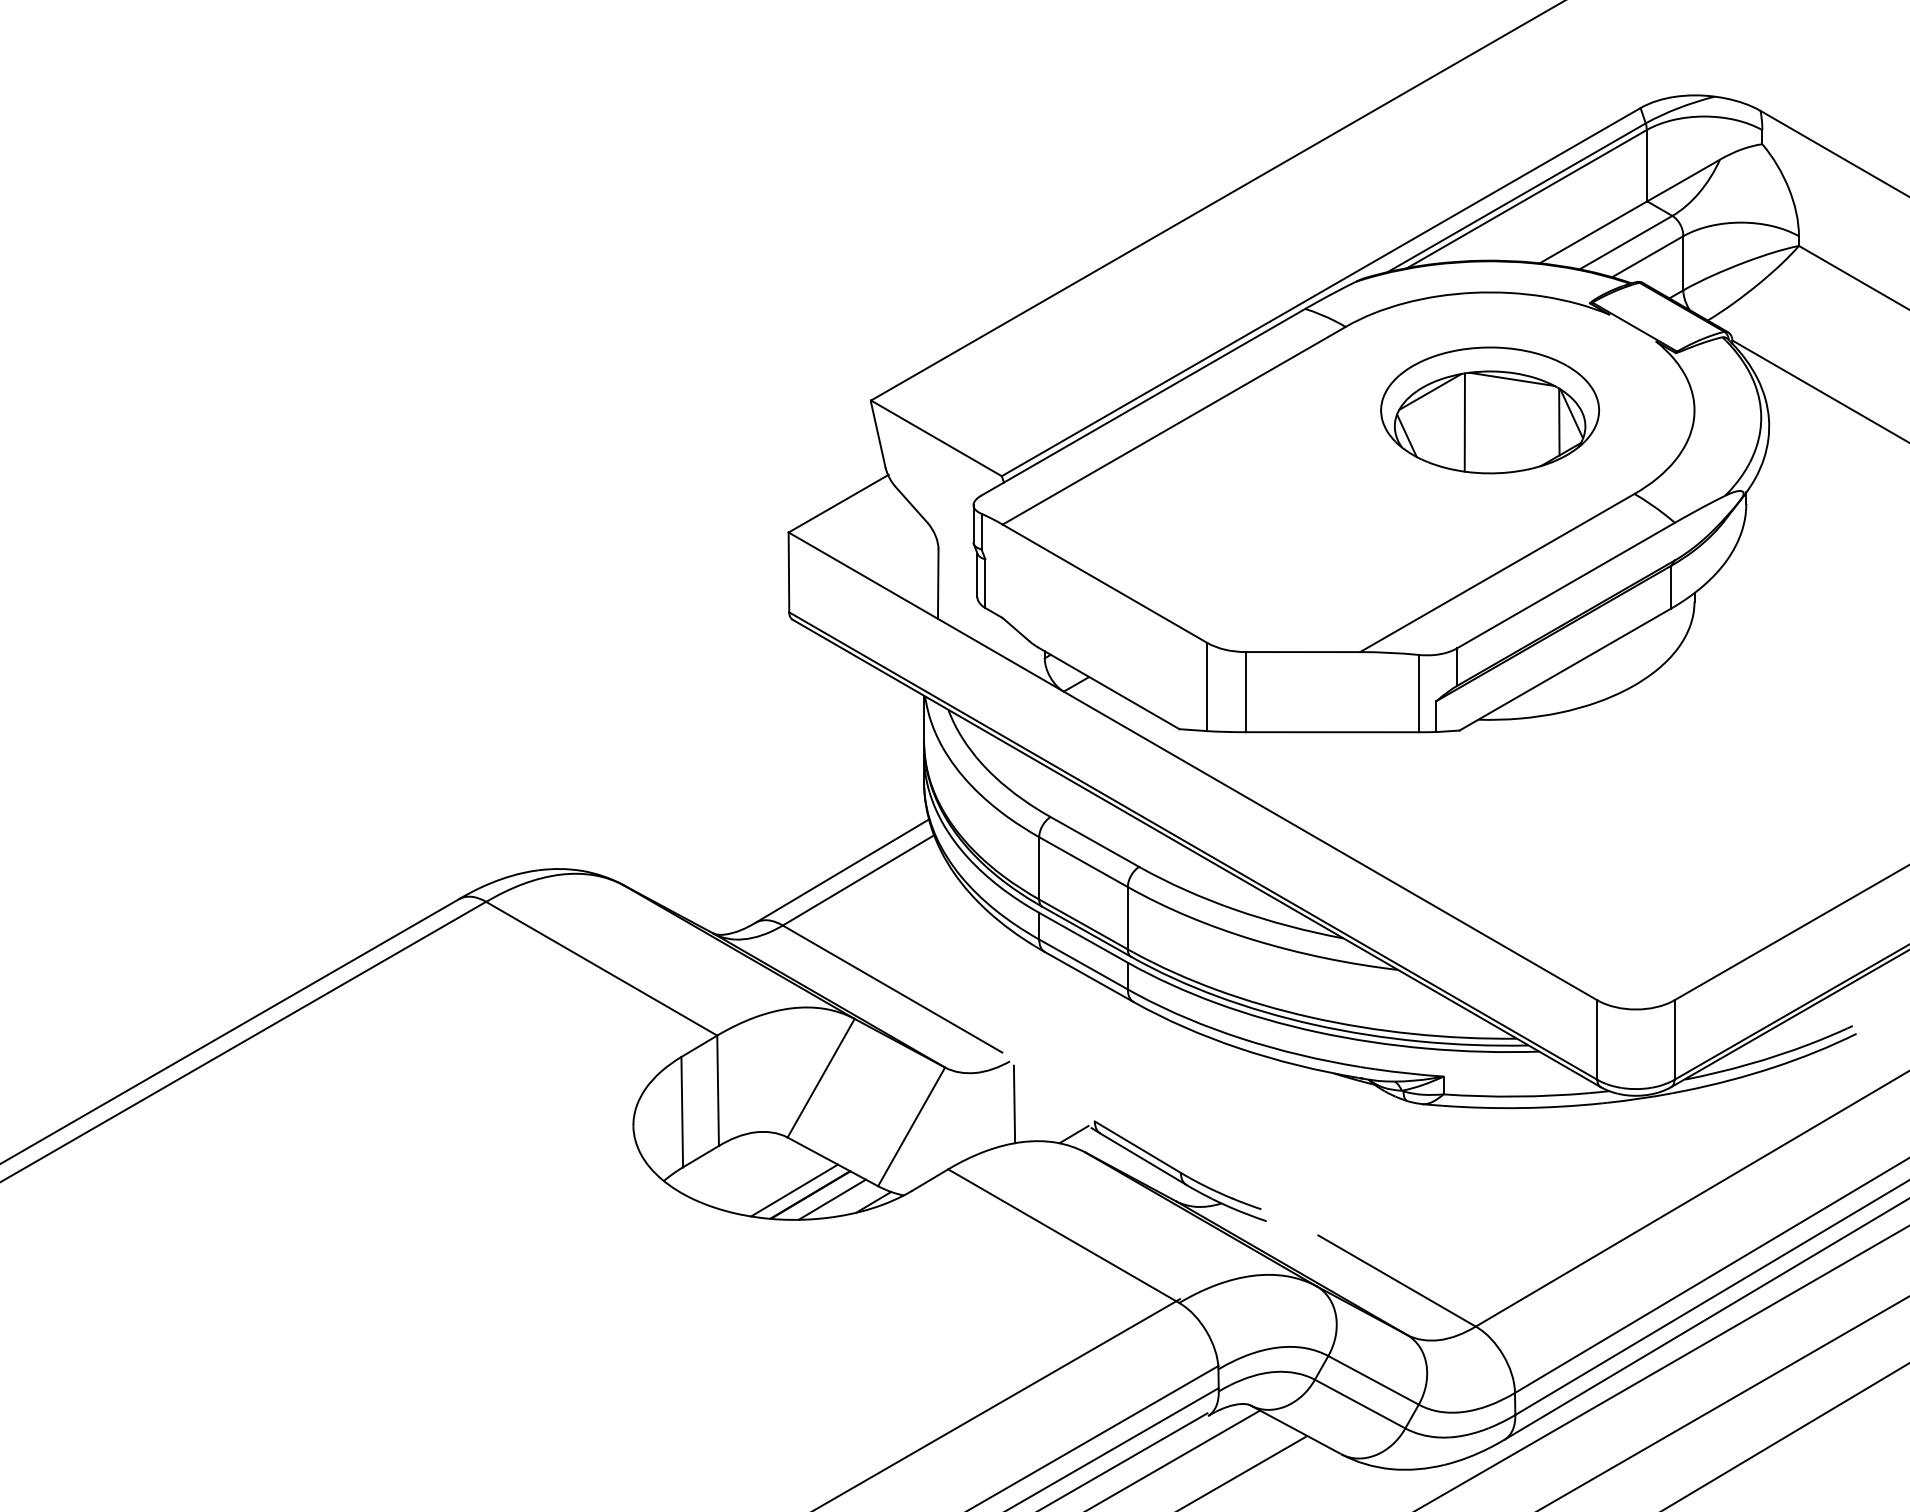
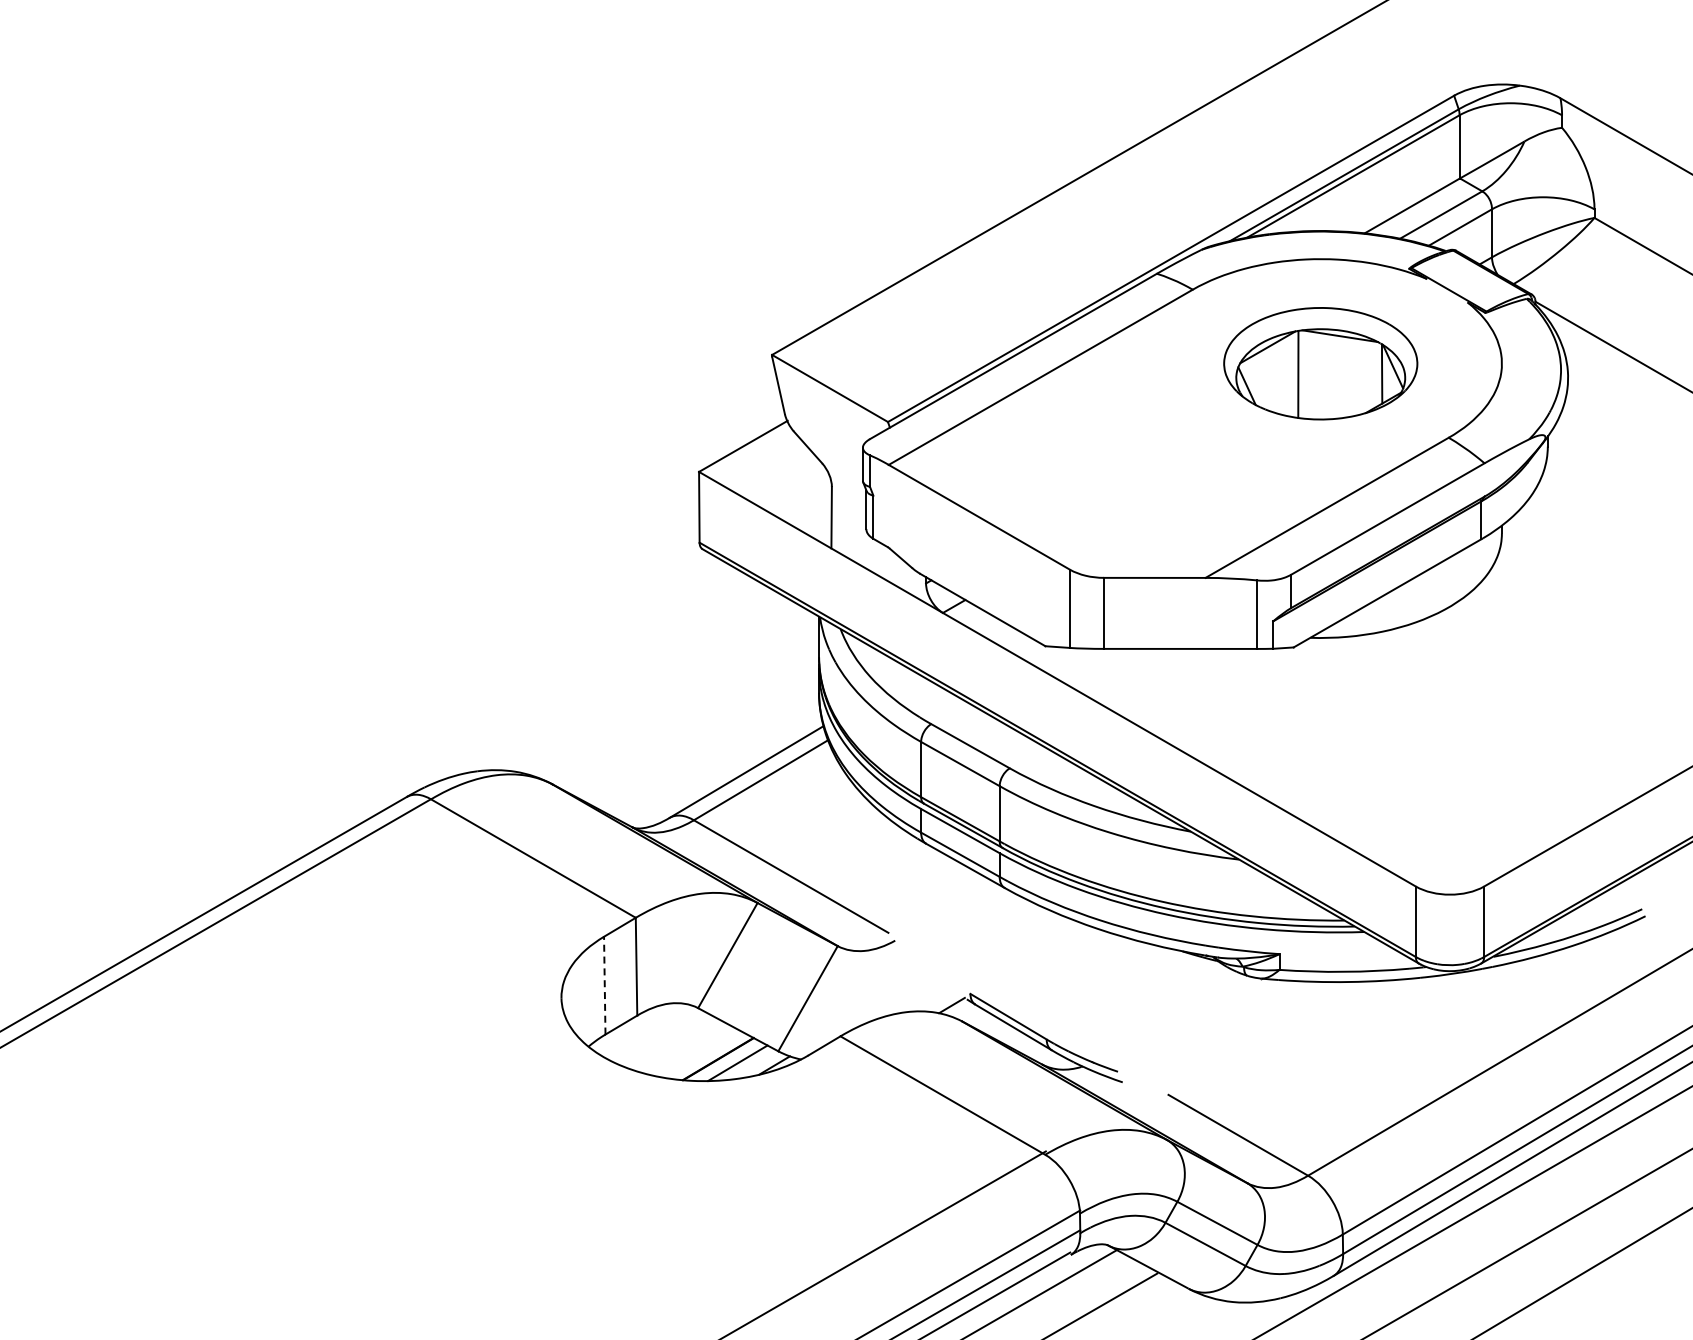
line: (1013, 1104) -> (898, 978), removed
line: (681, 1111) -> (604, 985), solid -> dashed
line: (793, 1190) -> (703, 1055), removed

